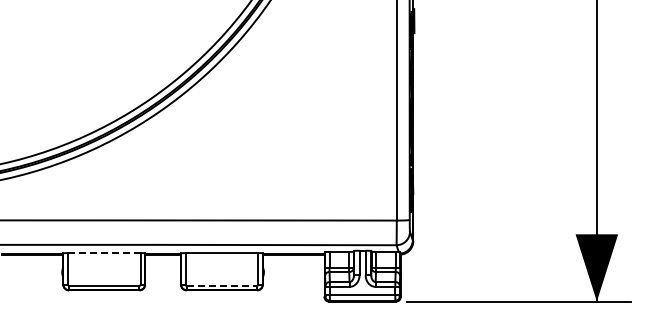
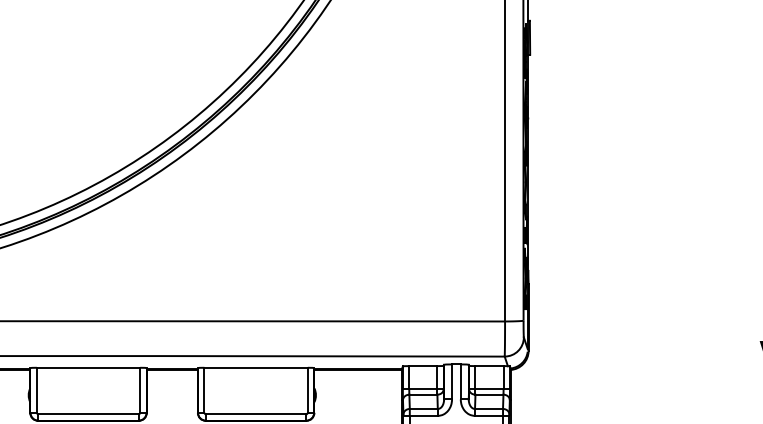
line: (103, 253) -> (87, 368), dashed -> solid
line: (222, 285) -> (256, 413), dashed -> solid

